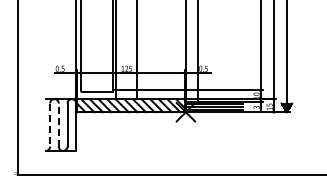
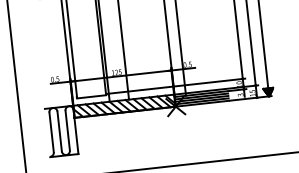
line: (50, 125) -> (52, 132), dashed -> solid
line: (58, 125) -> (59, 131), dashed -> solid

